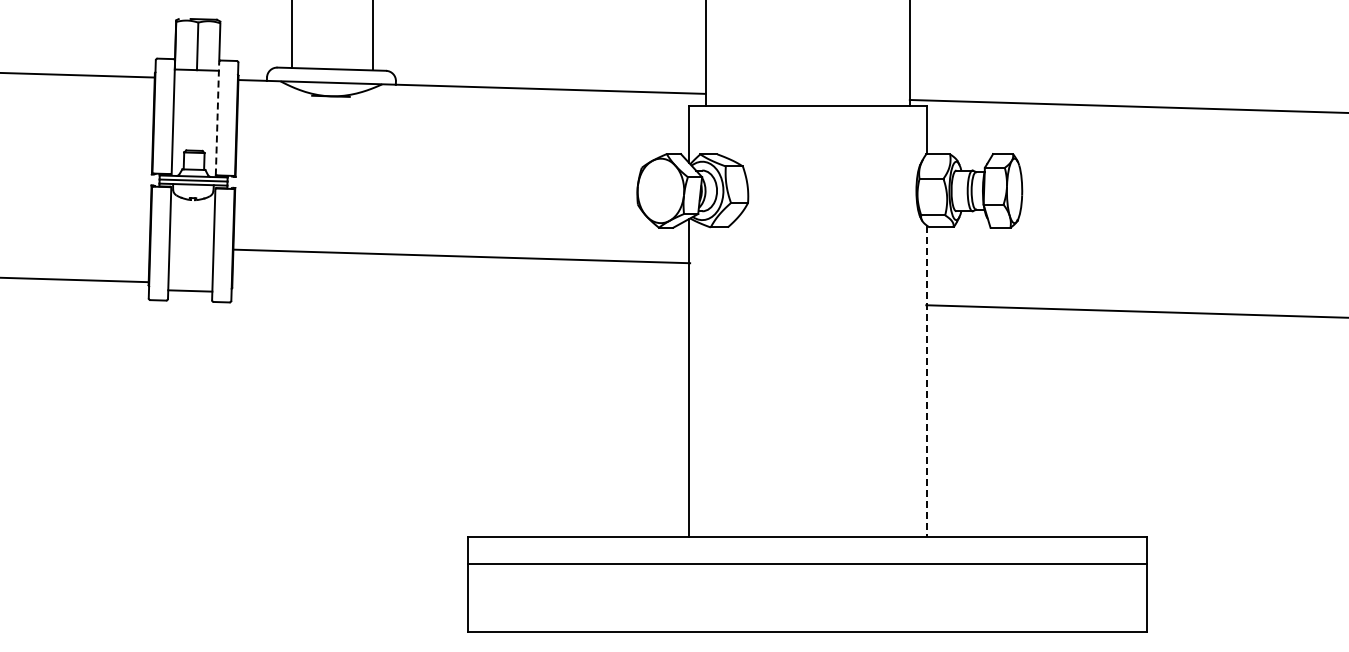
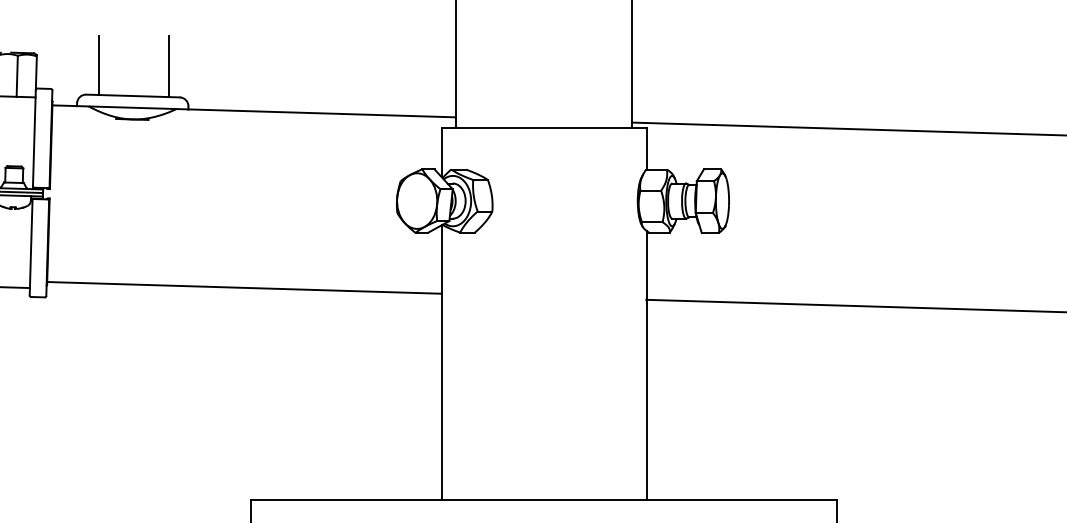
line: (217, 118) -> (34, 138), dashed -> solid
line: (461, 256) -> (244, 287), moved
line: (926, 381) -> (646, 365), dashed -> solid

